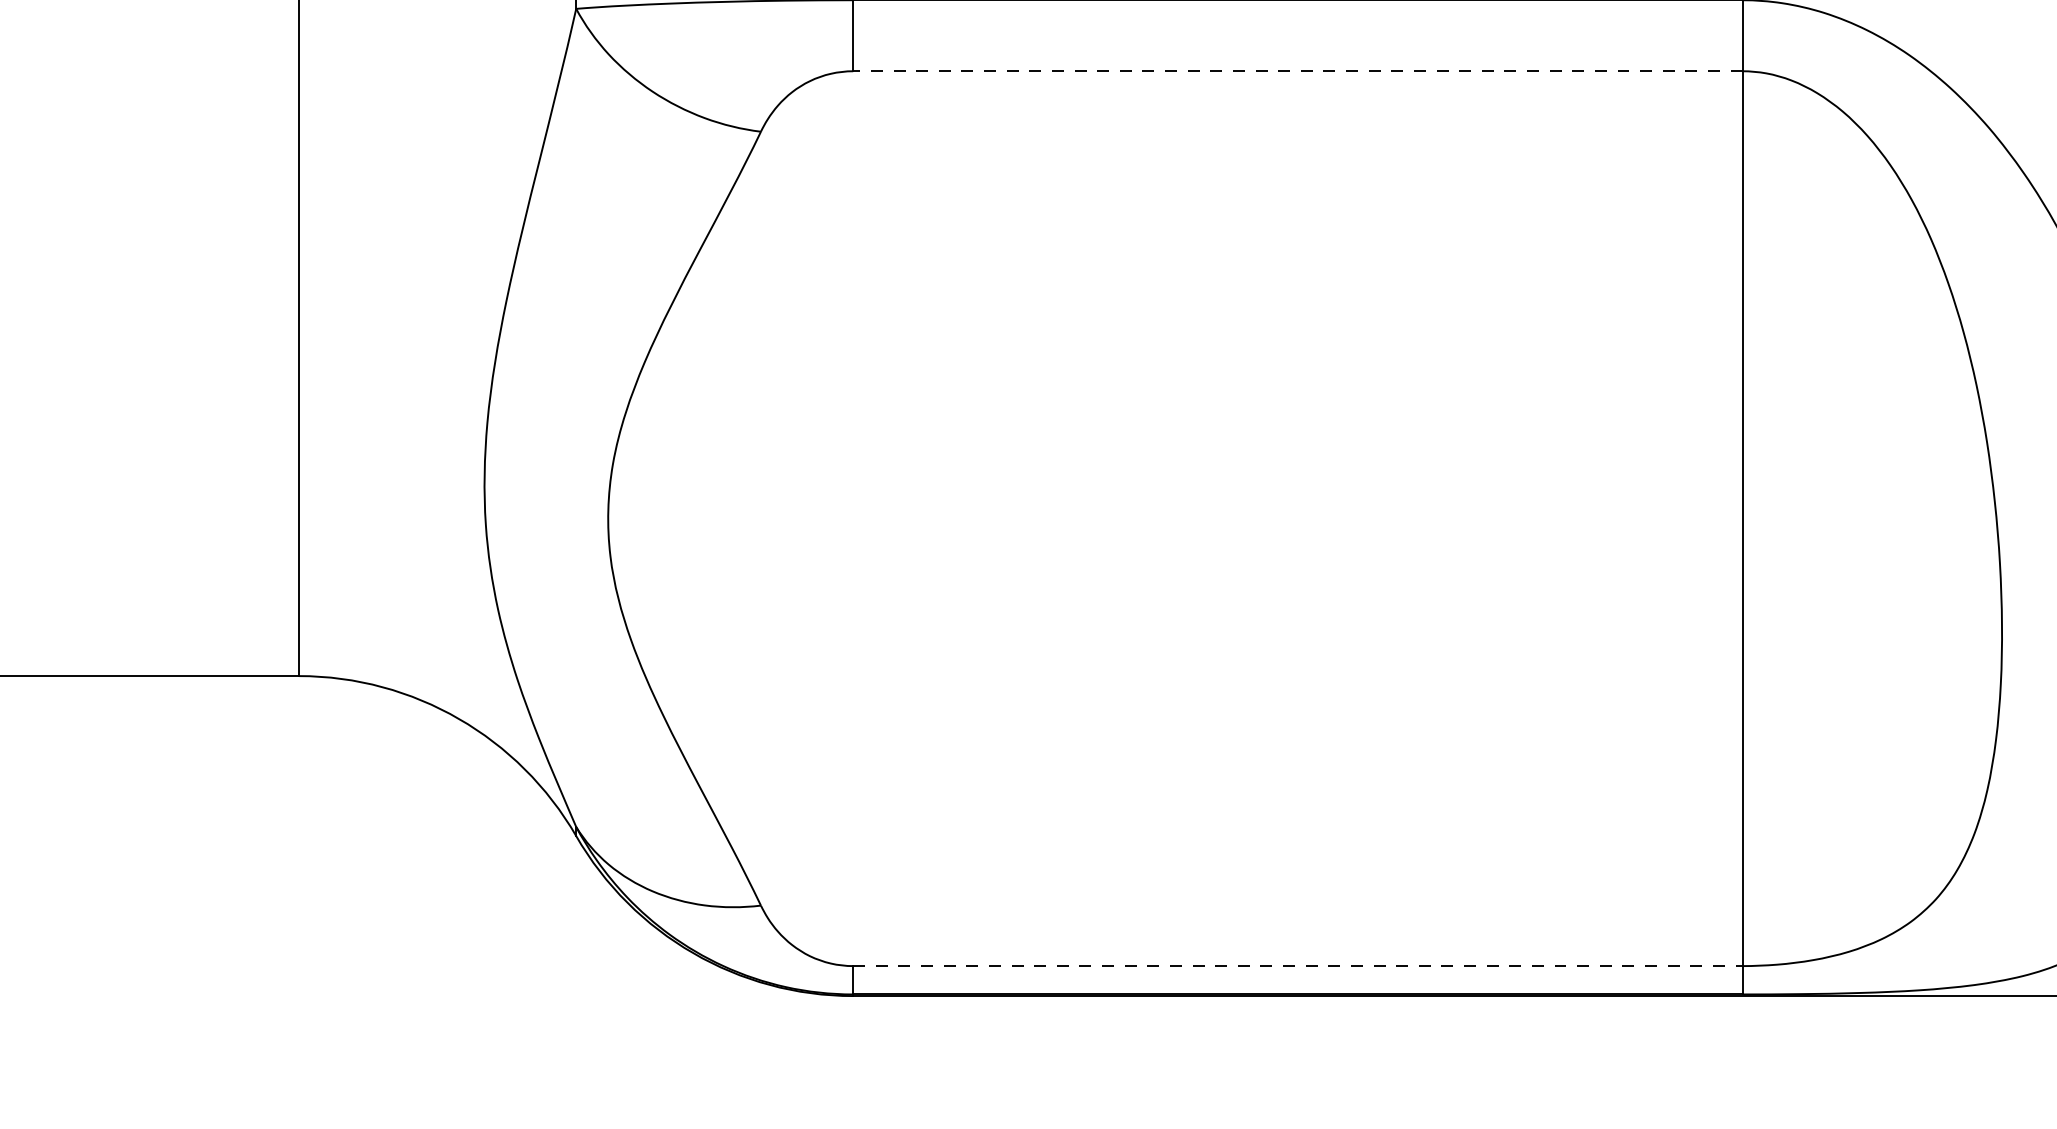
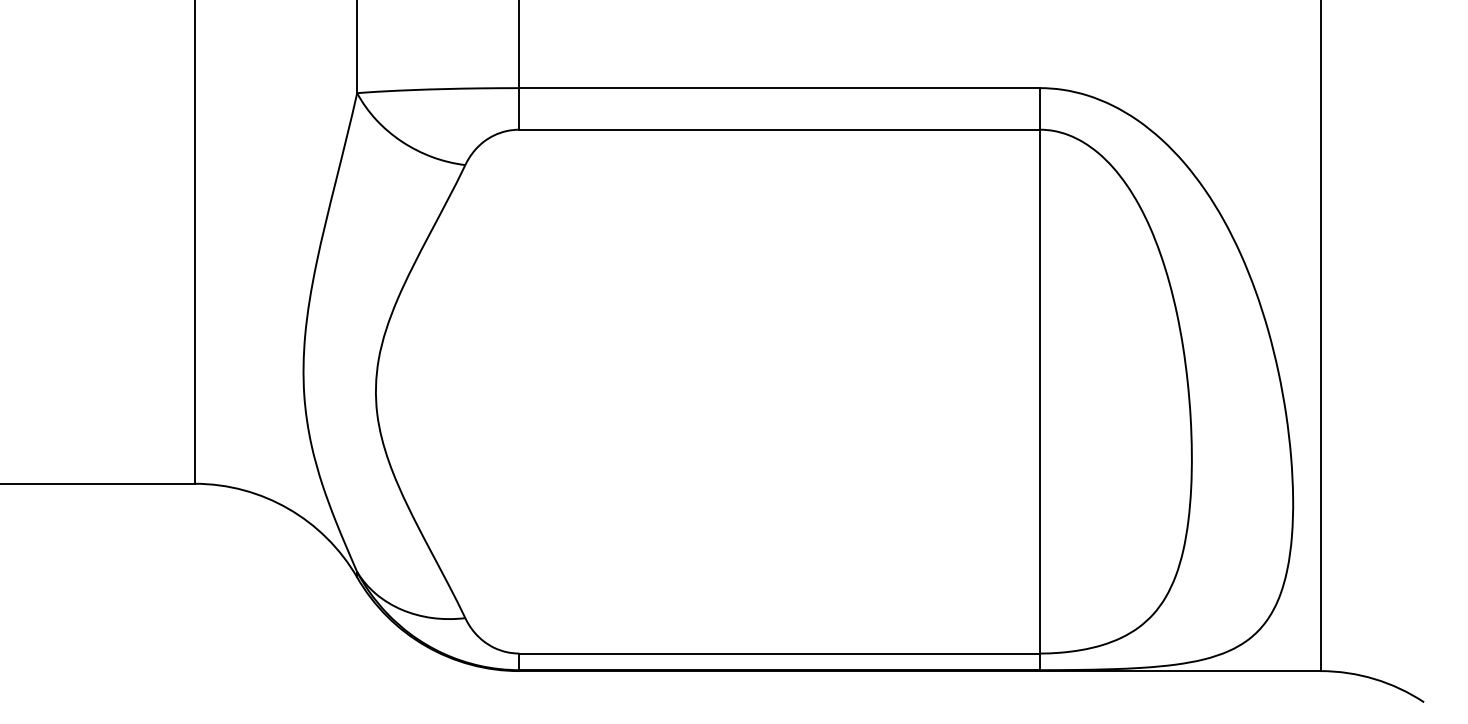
line: (1297, 70) -> (779, 129), dashed -> solid
line: (1299, 965) -> (780, 653), dashed -> solid

